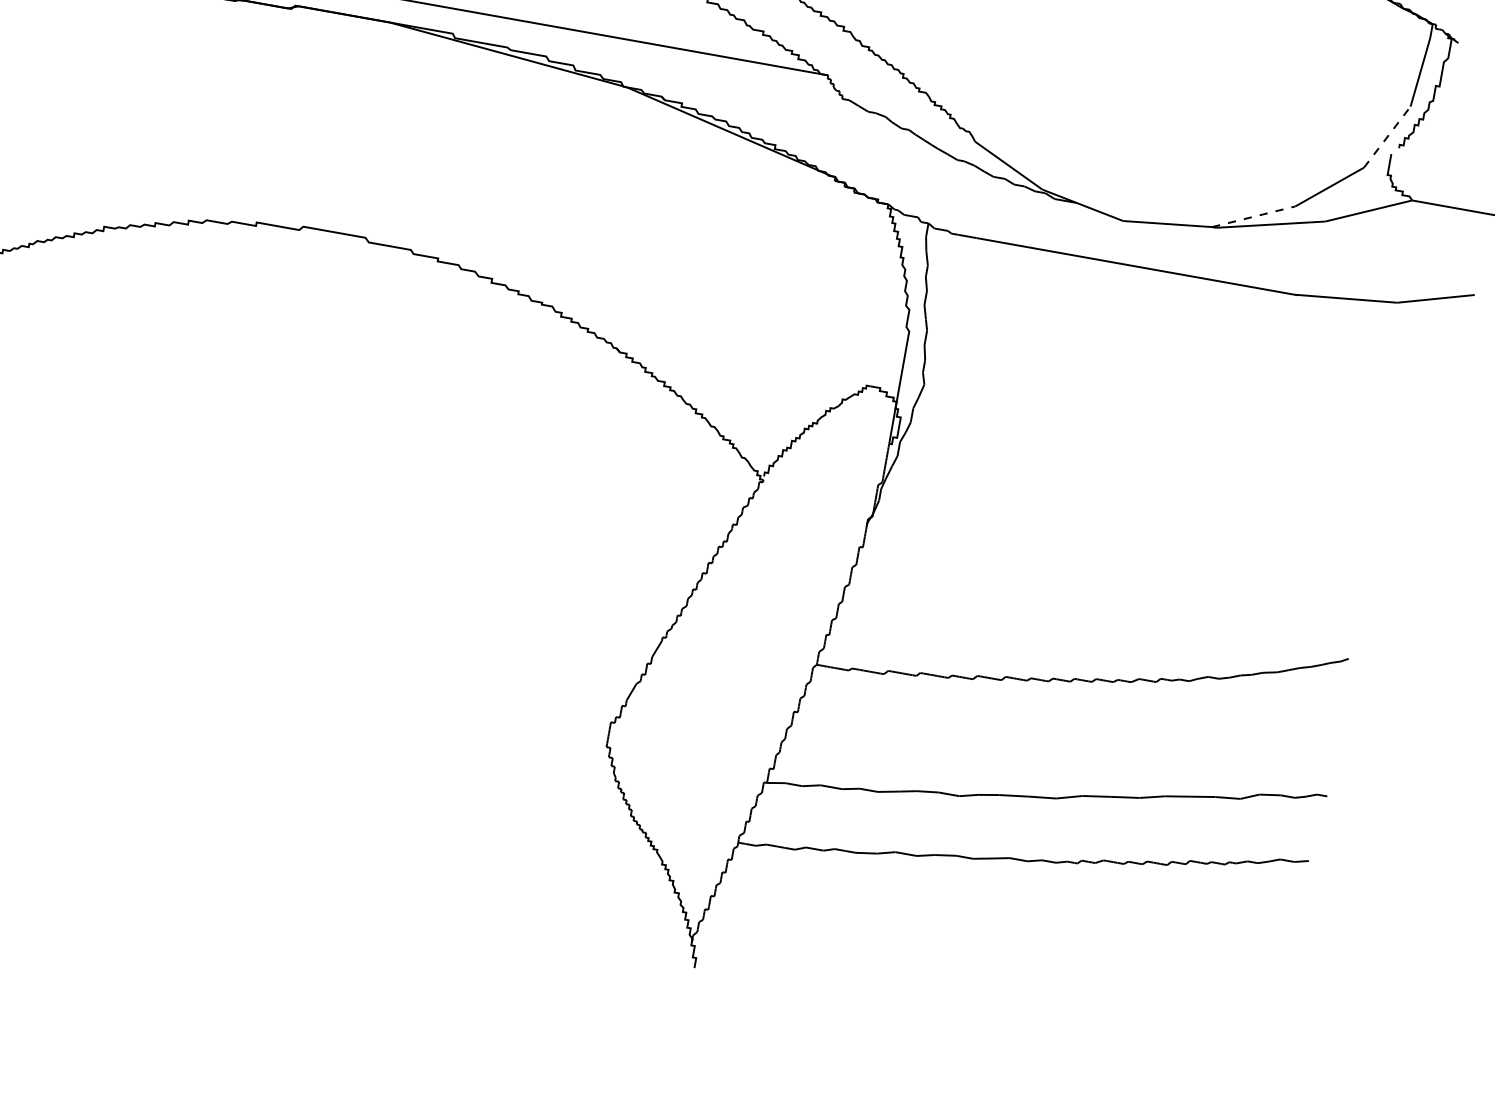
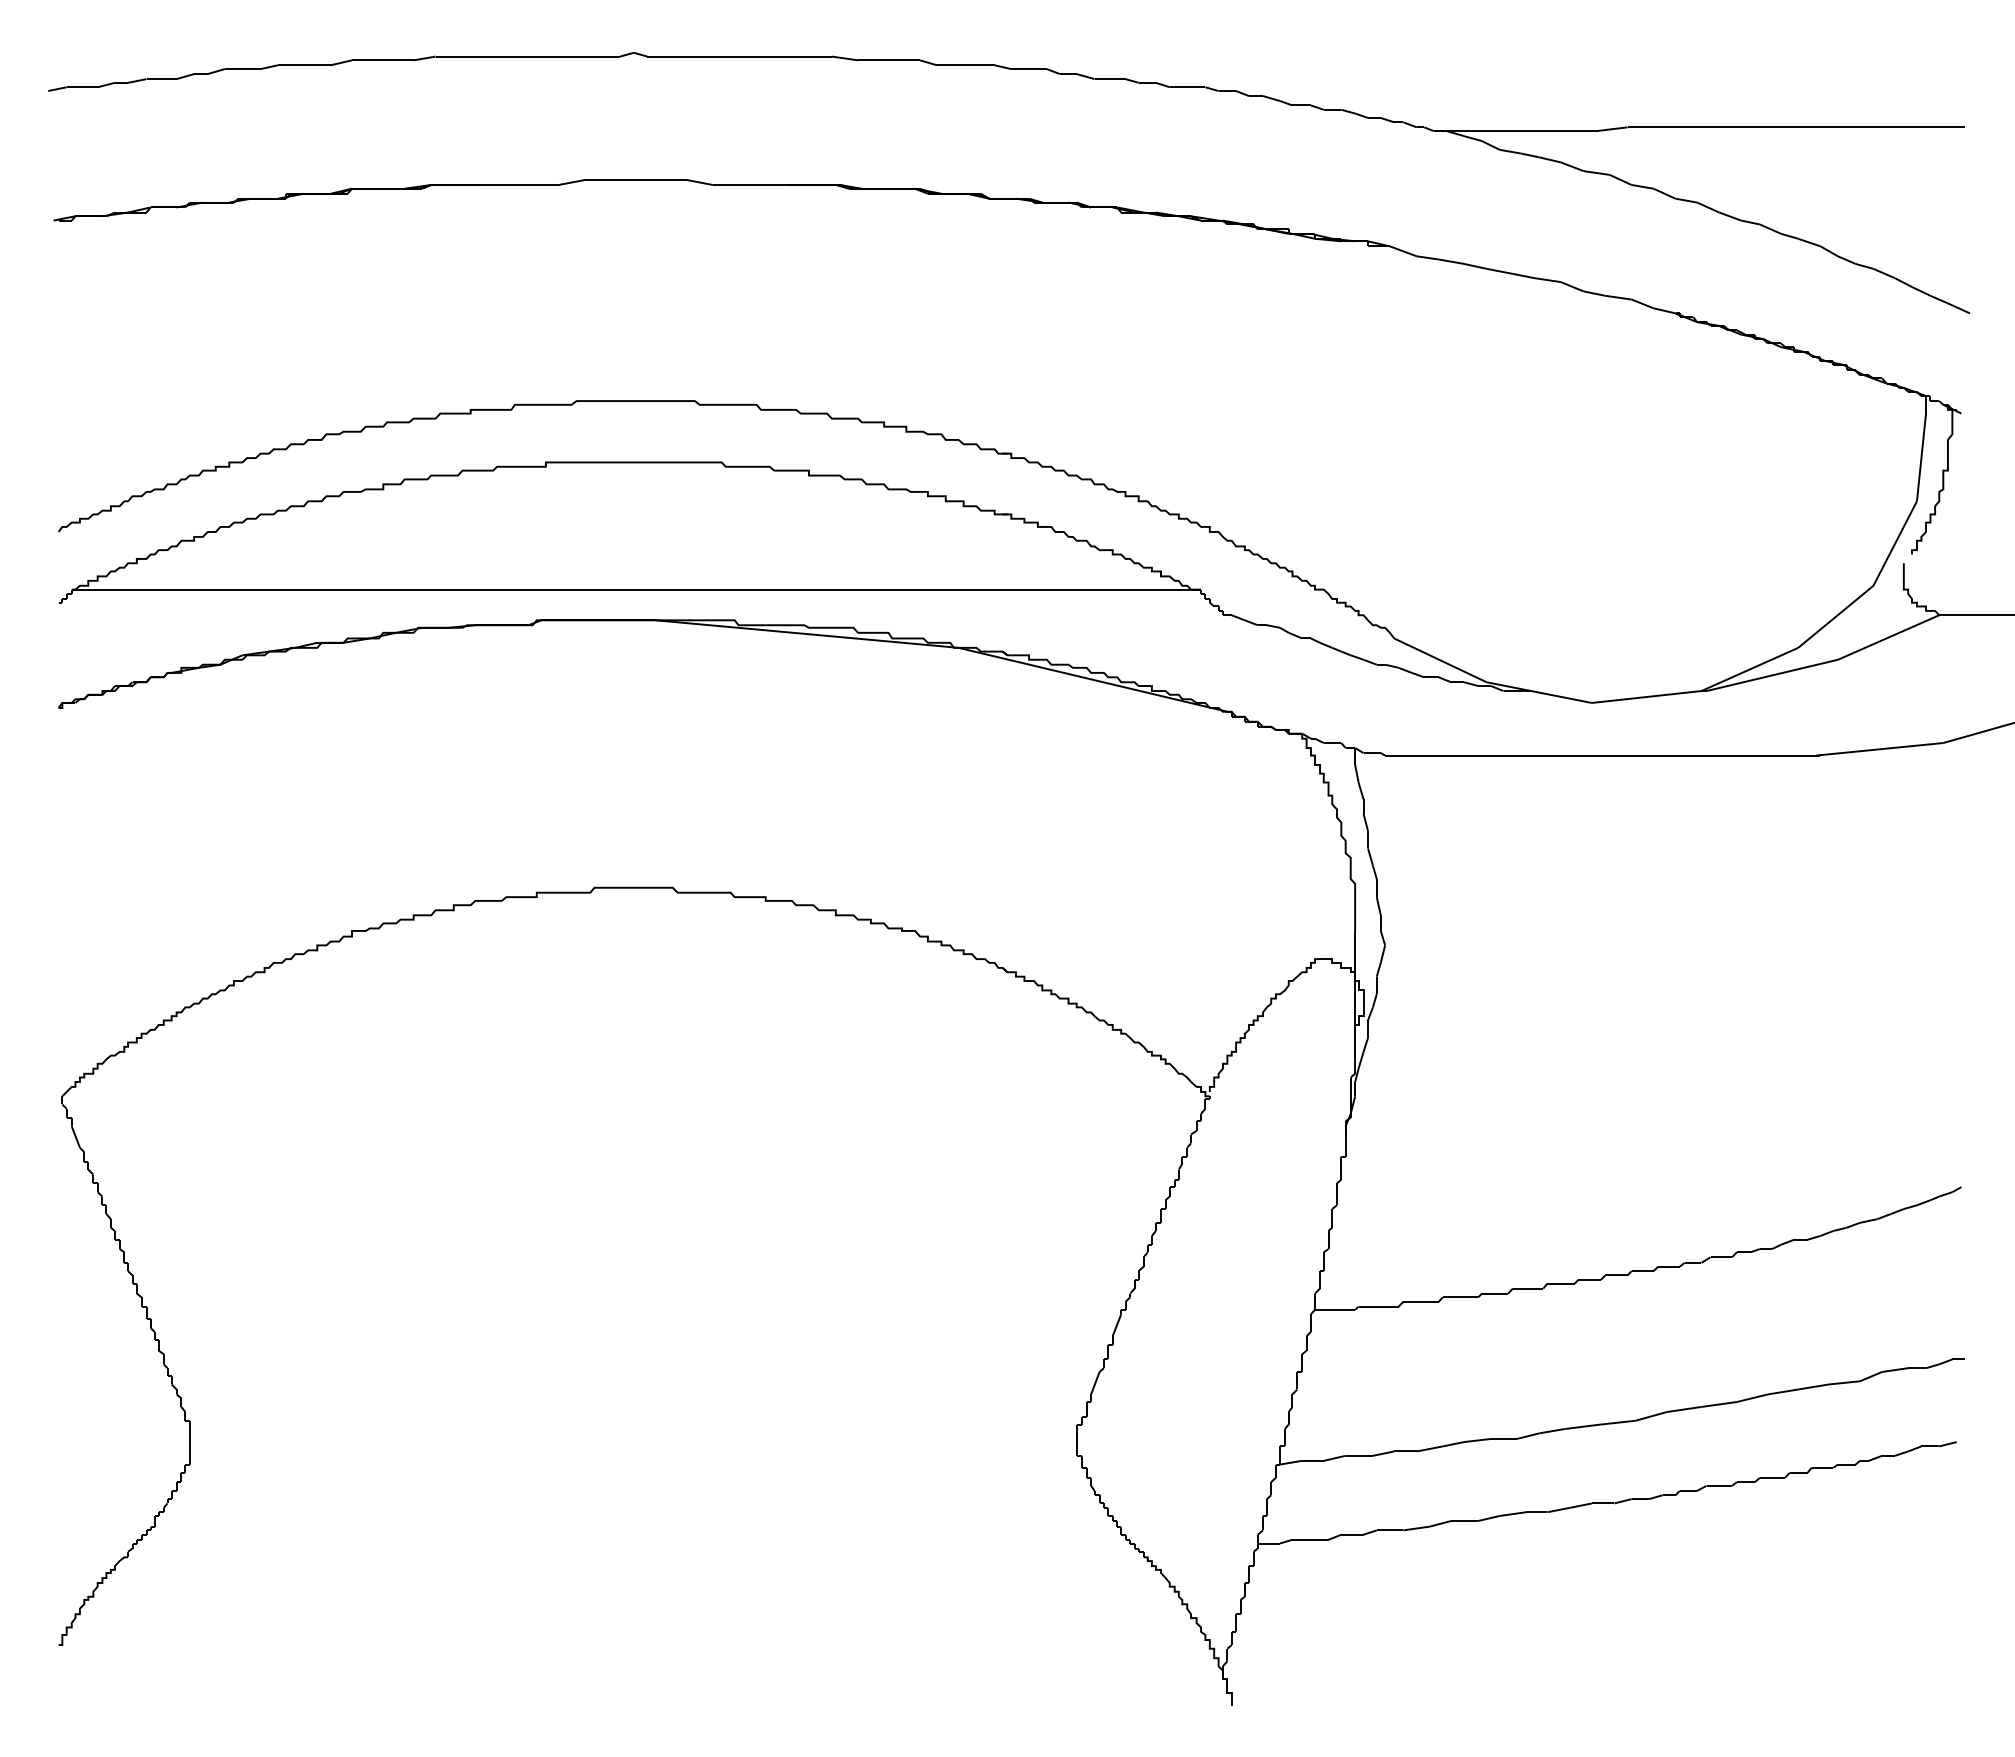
line: (1387, 137) -> (1895, 543), dashed -> solid
line: (1253, 216) -> (1749, 669), dashed -> solid

